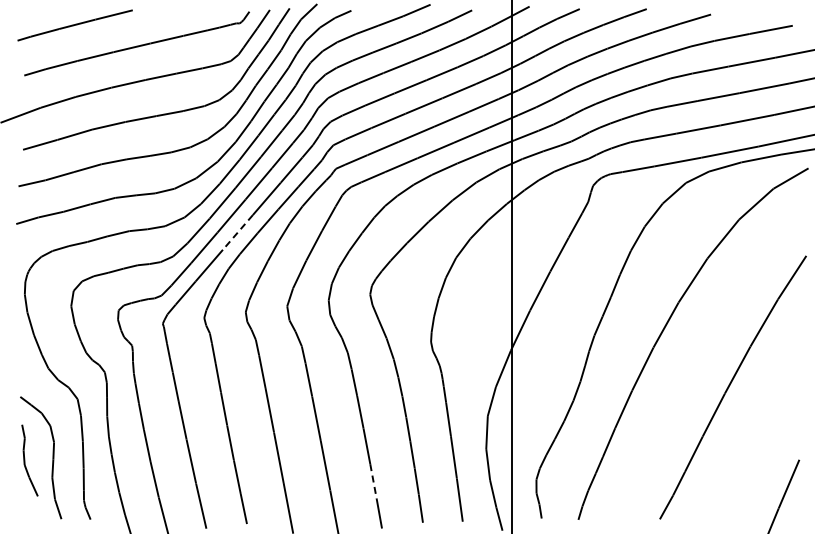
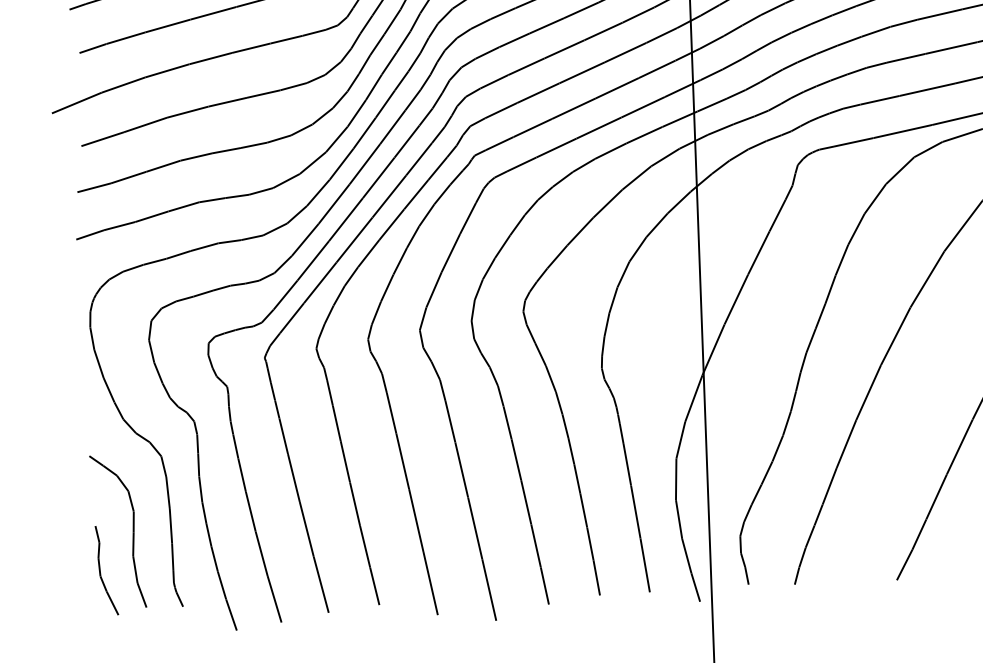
line: (237, 232) -> (354, 240), dashed -> solid
part: (29, 460) -> (106, 570), moved
line: (373, 481) -> (536, 545), dashed -> solid

